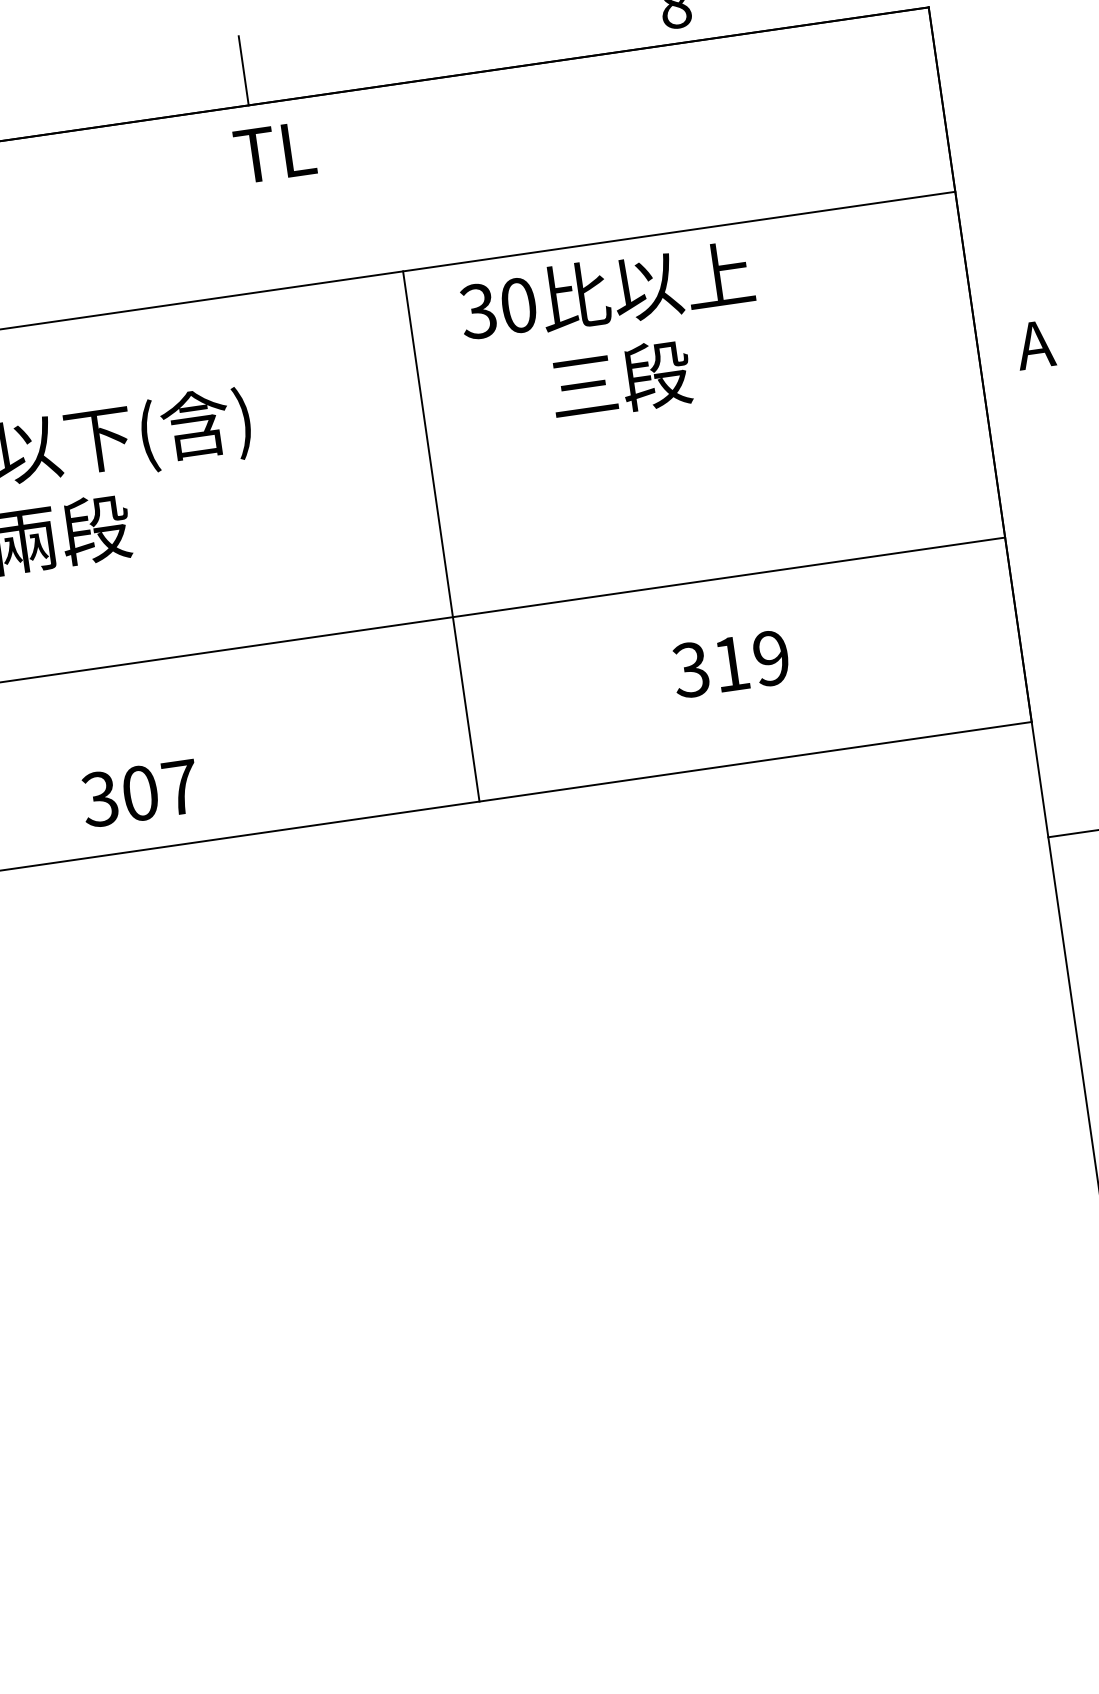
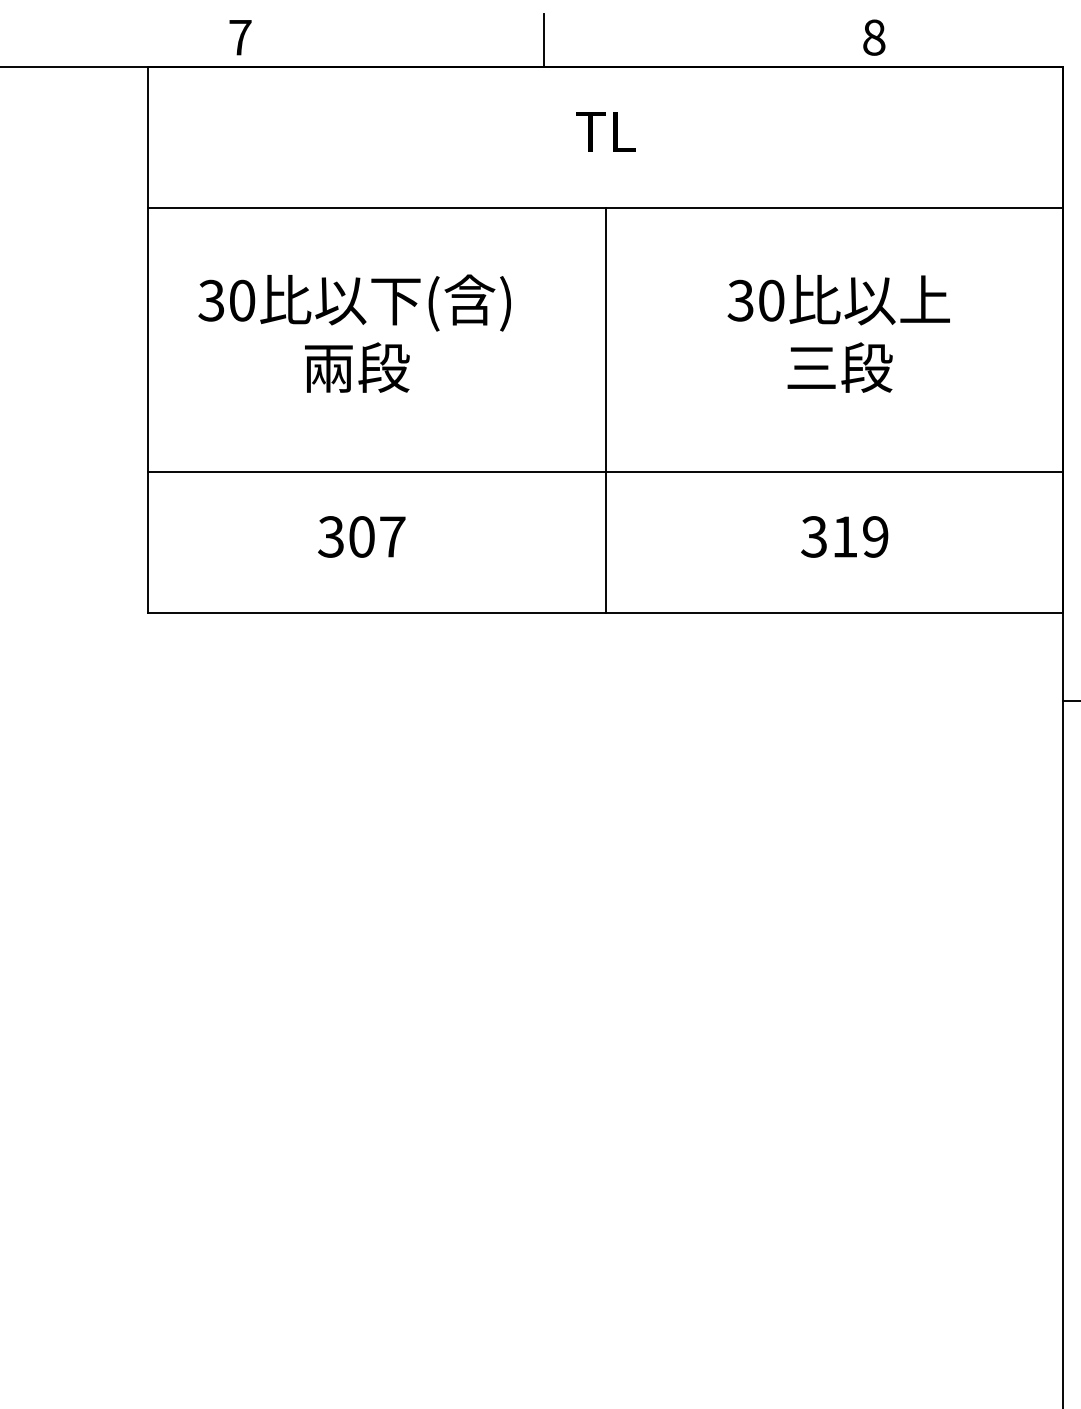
text: (274, 151) -> (605, 131), moved
text: (612, 335) -> (838, 333), moved
line: (440, 535) -> (605, 409), moved
text: (139, 792) -> (361, 536), moved

